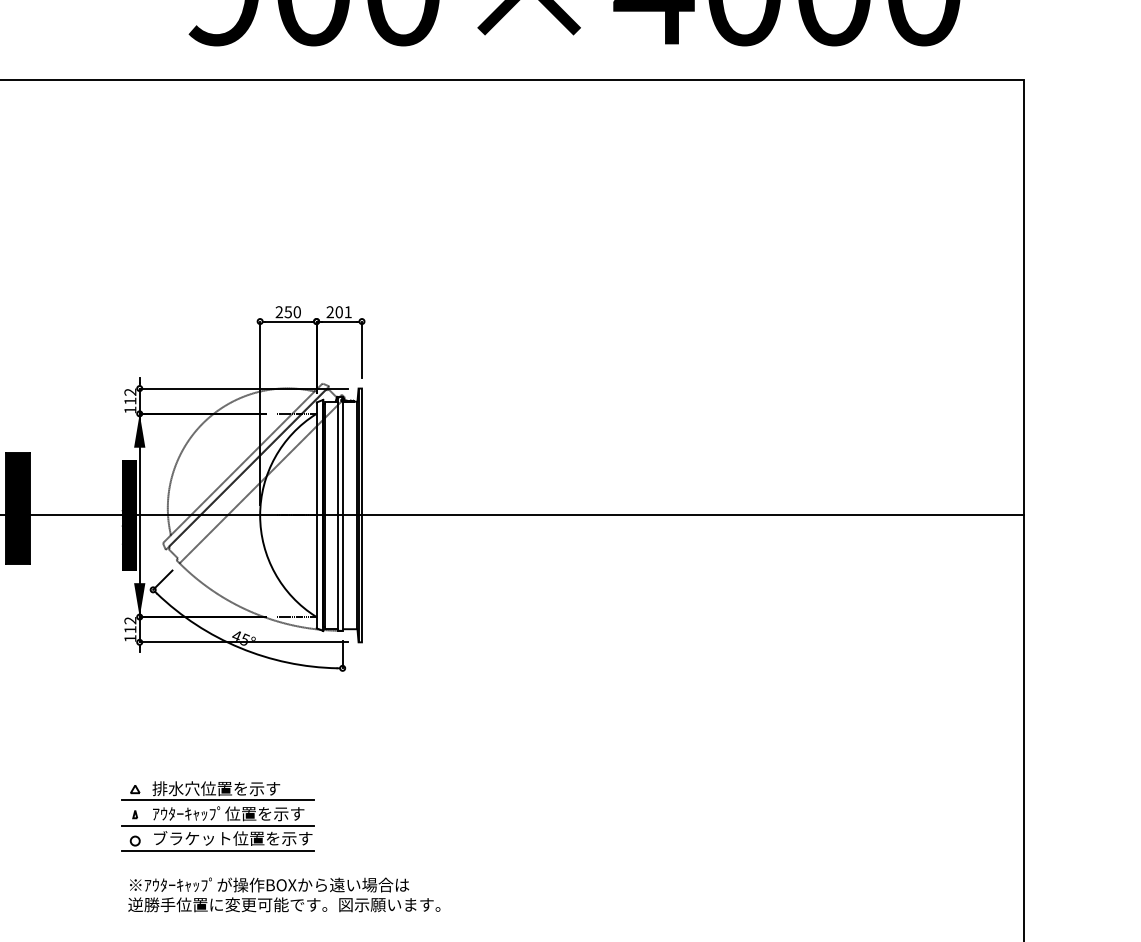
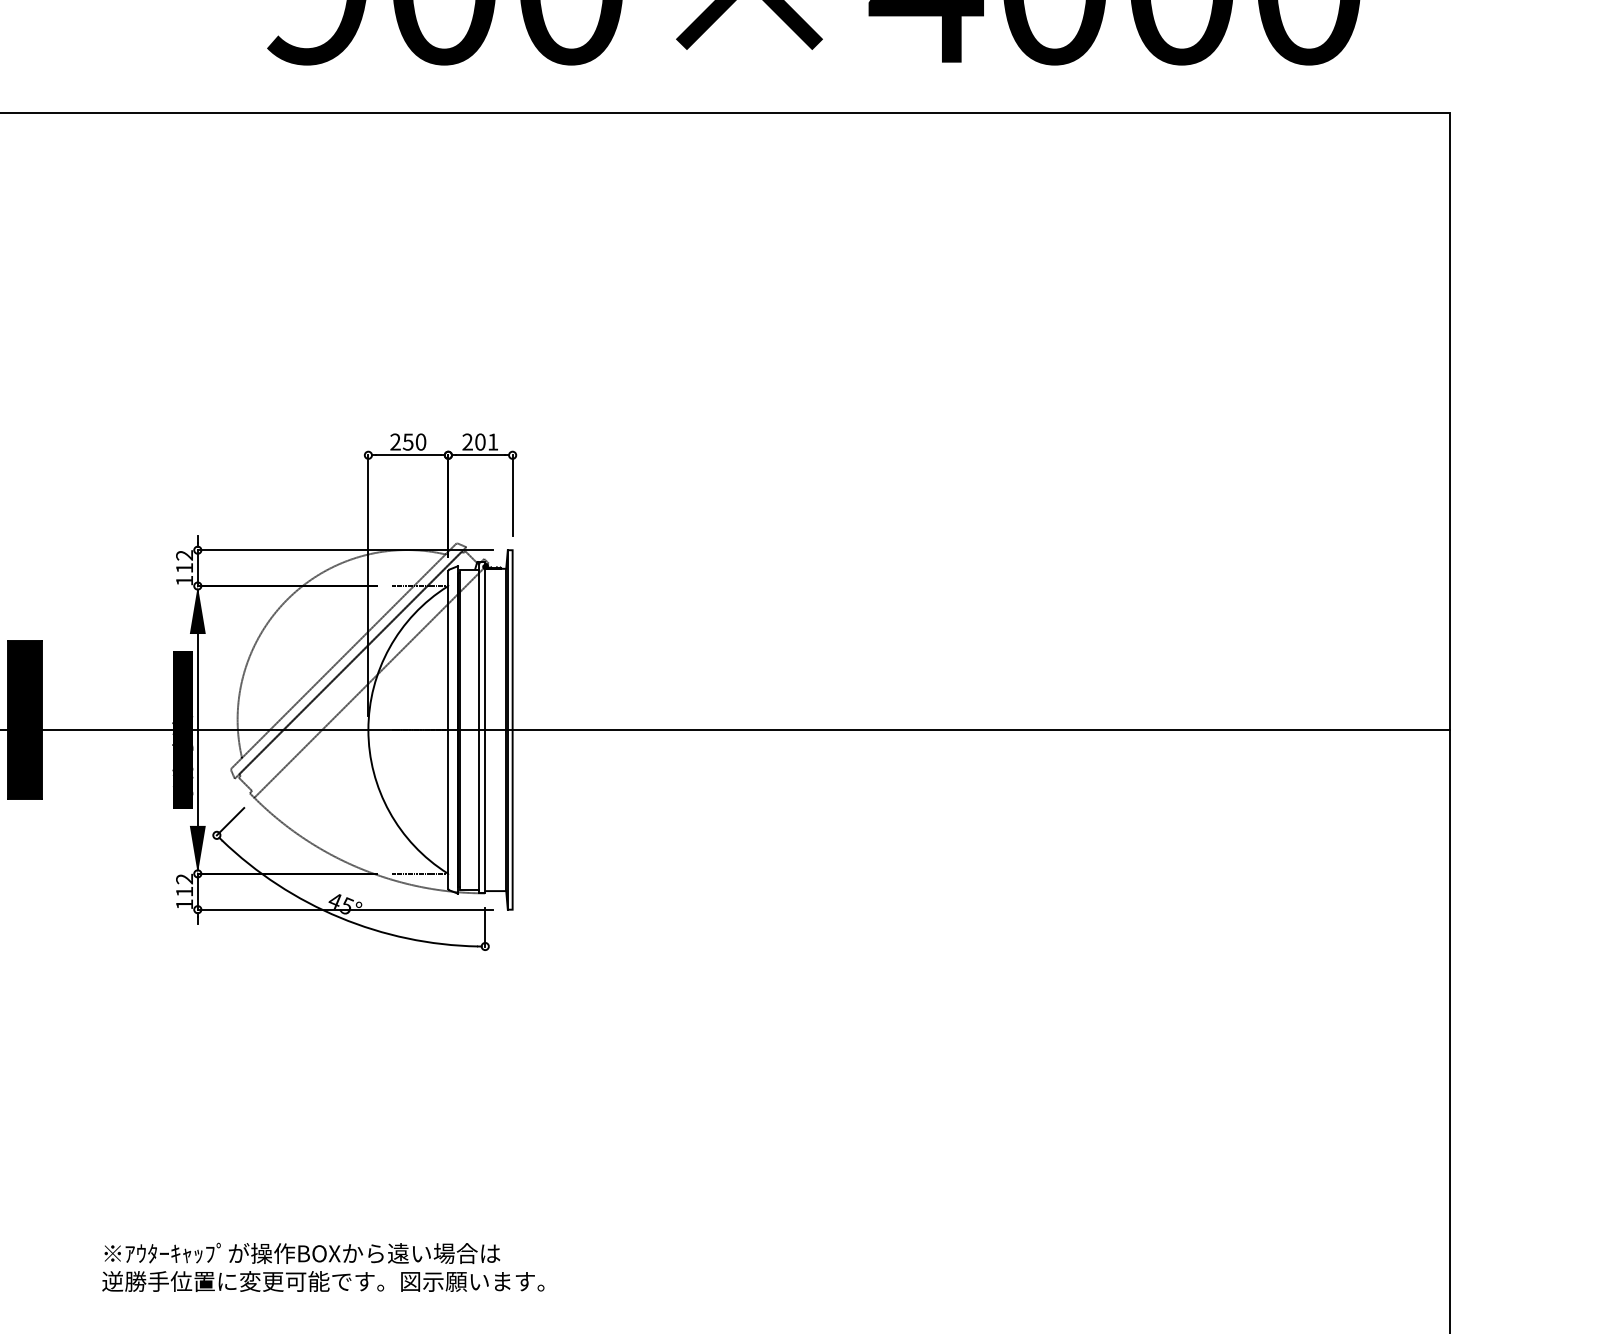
part: (217, 816) -> (307, 1156), removed
text: (284, 894) -> (323, 1266), moved

